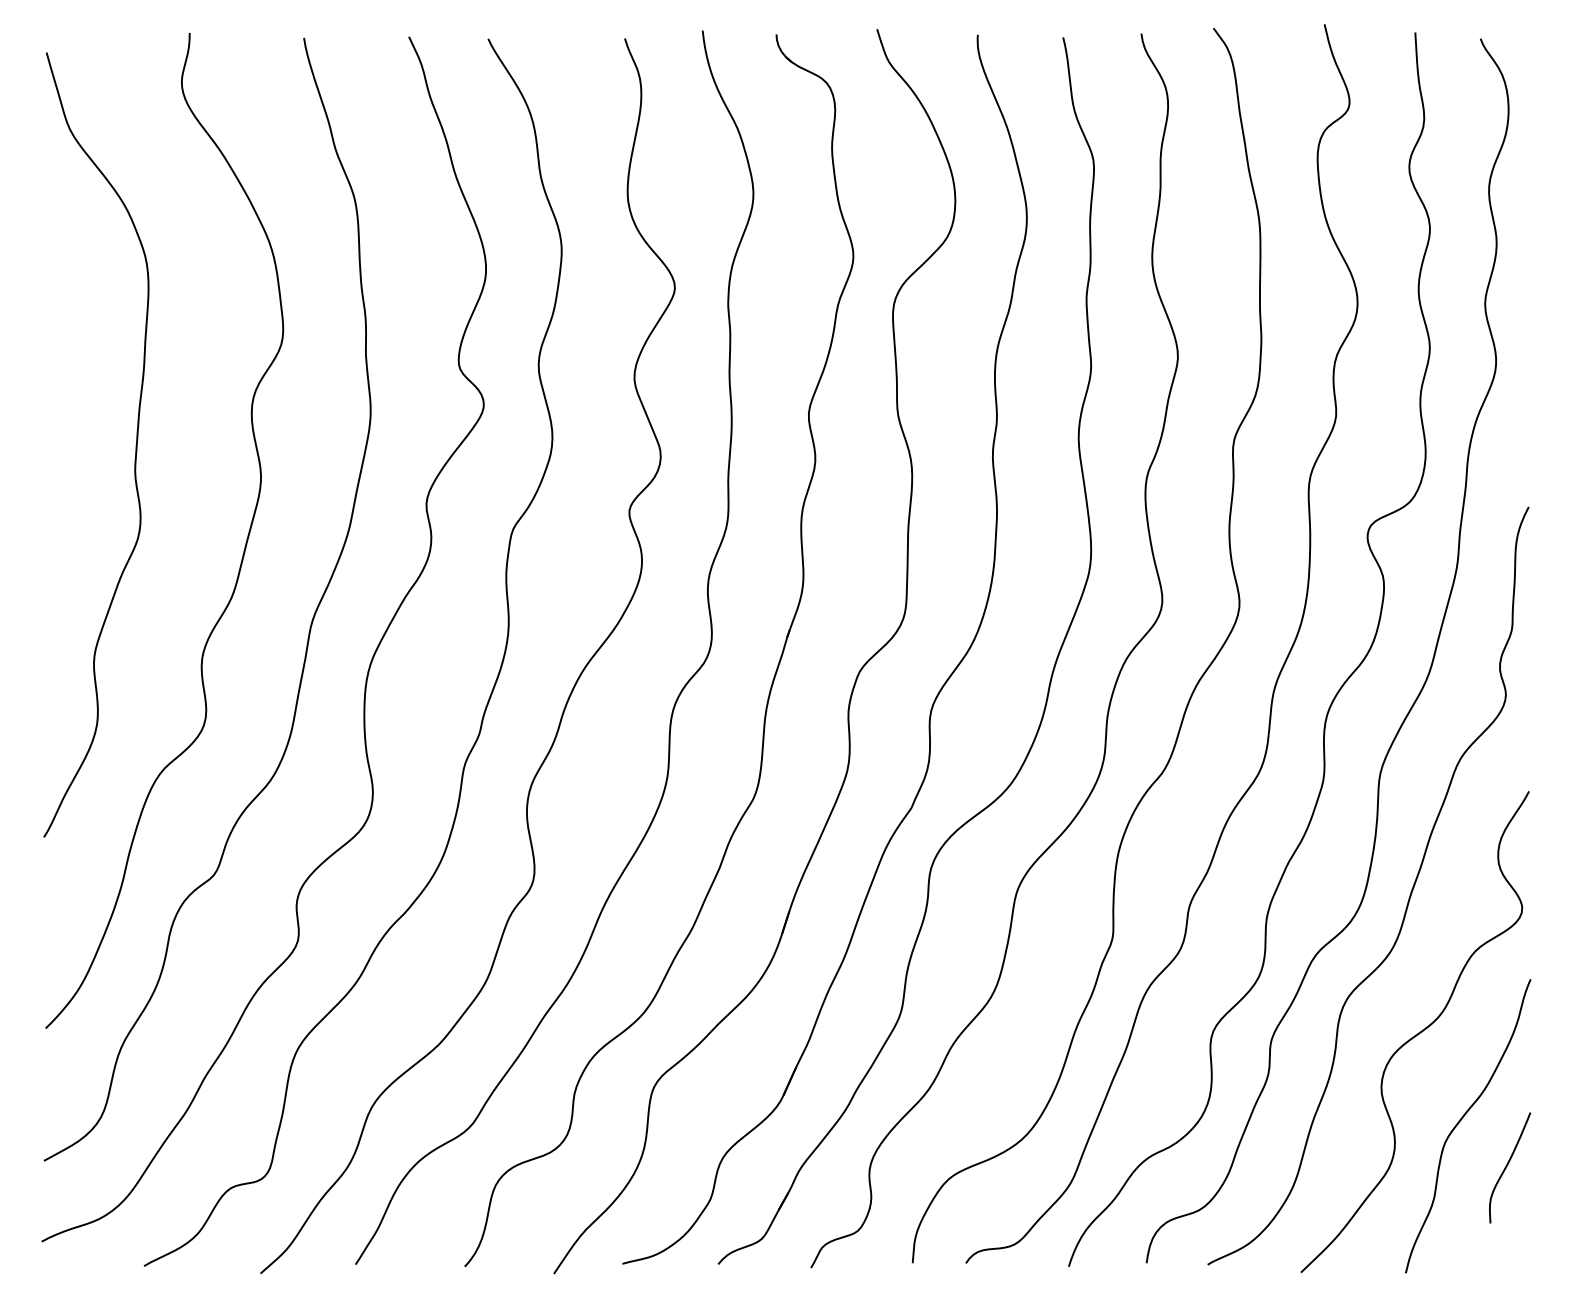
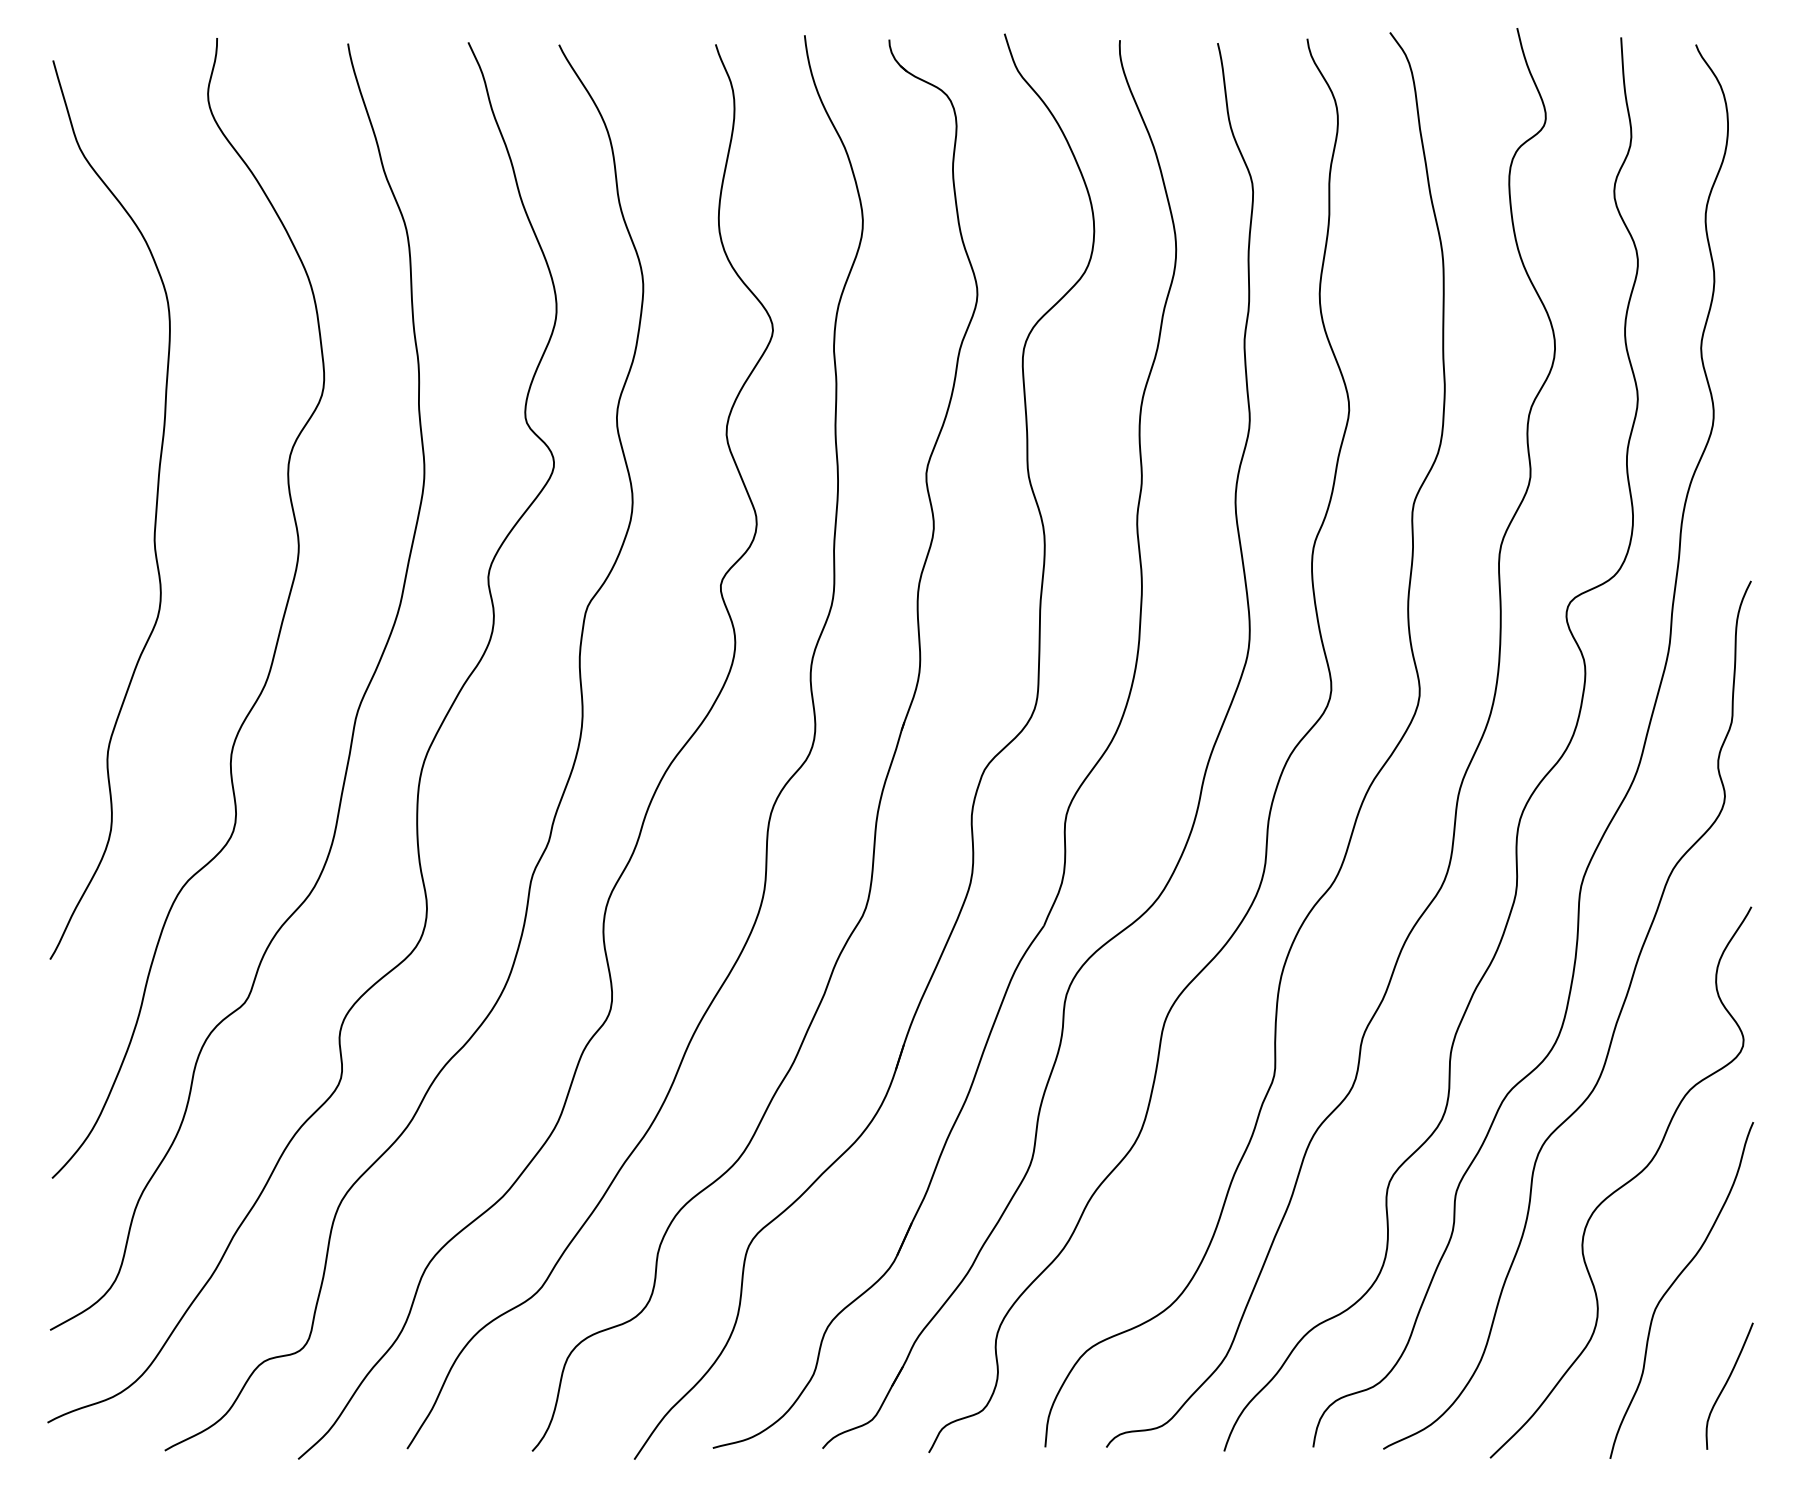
curve: (1508, 1165) -> (1727, 1383), moved

